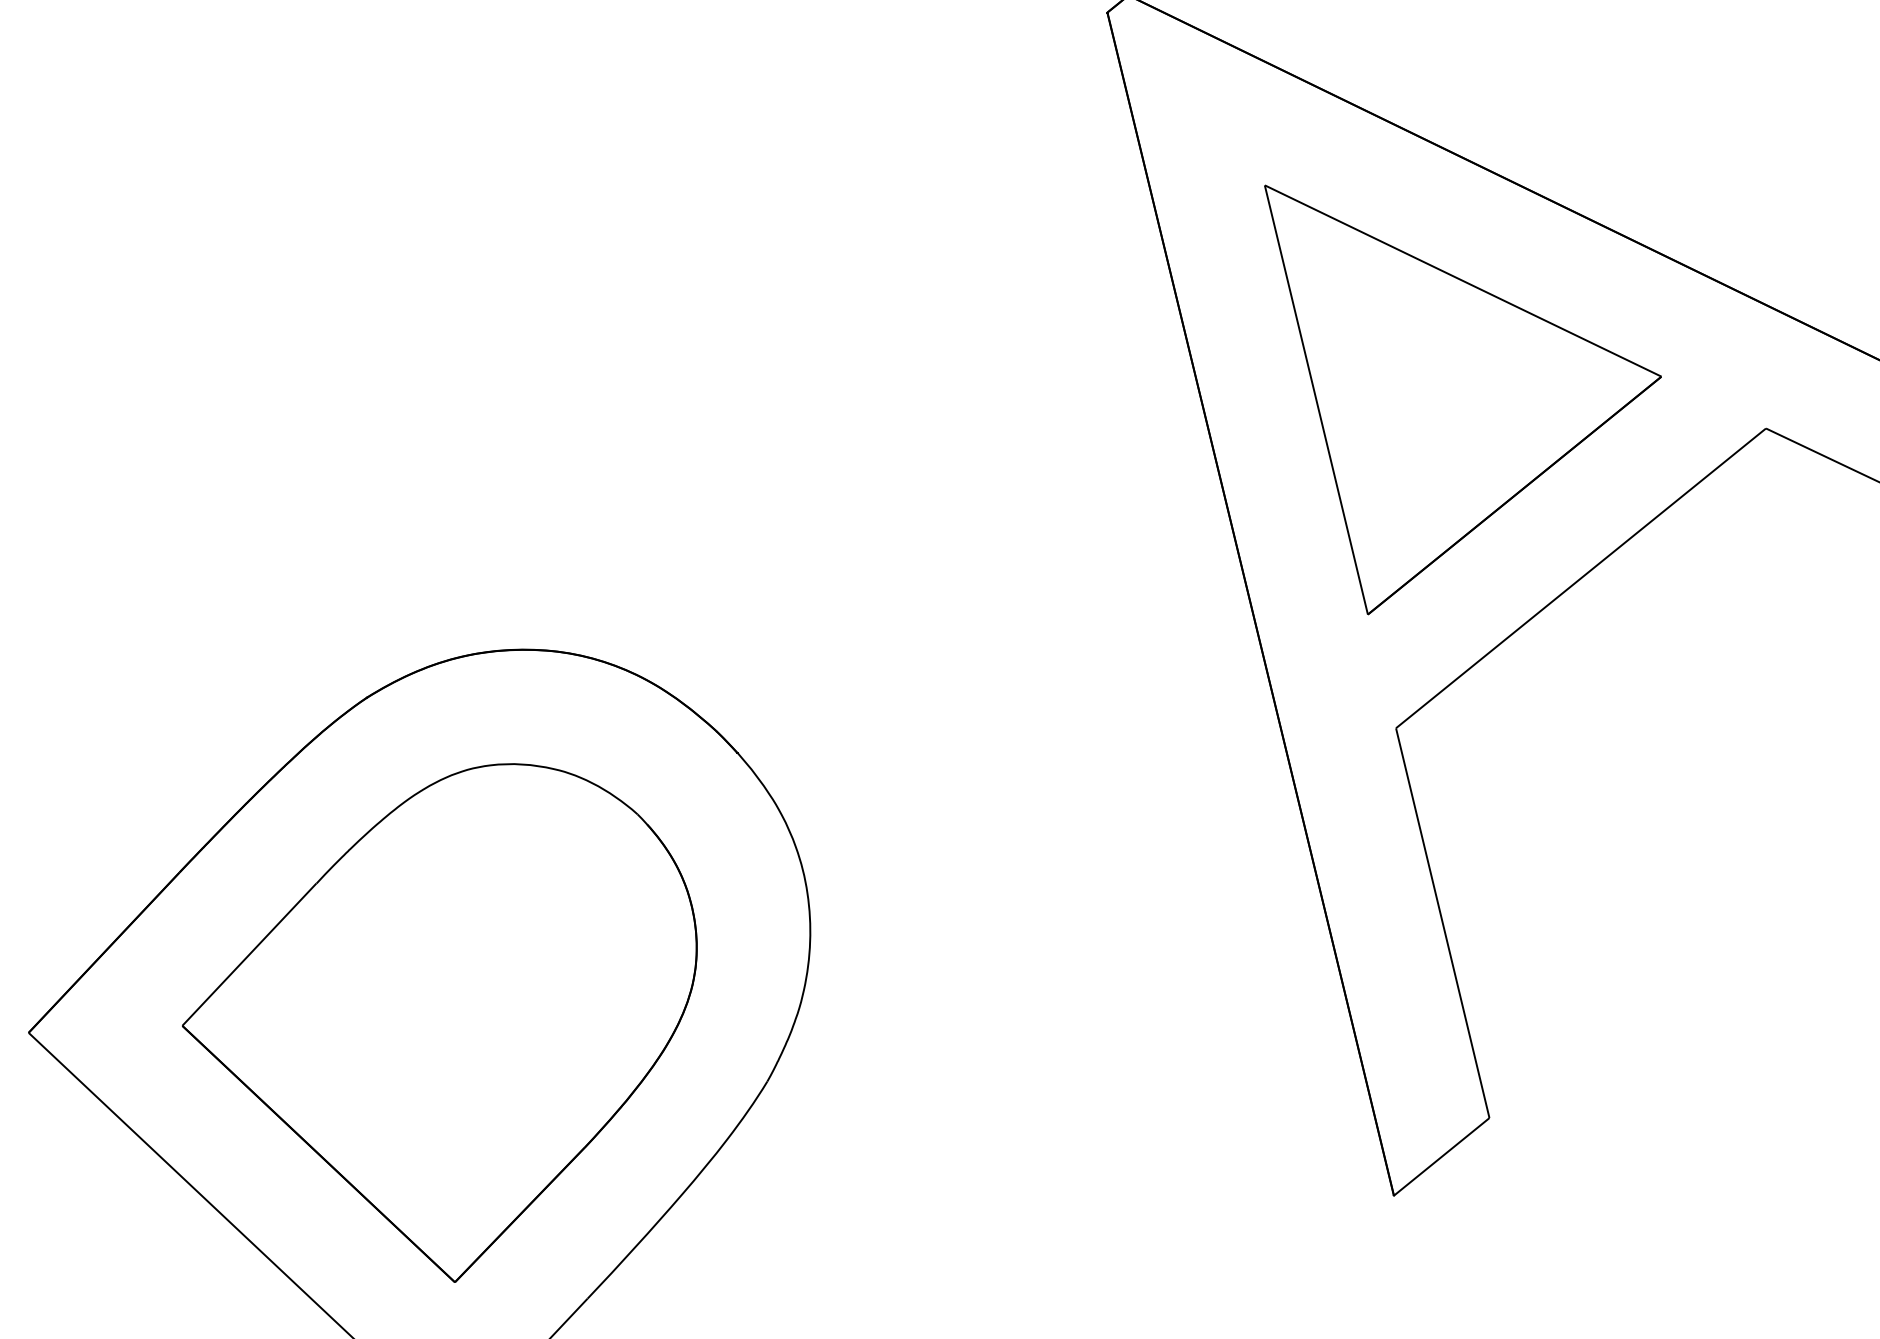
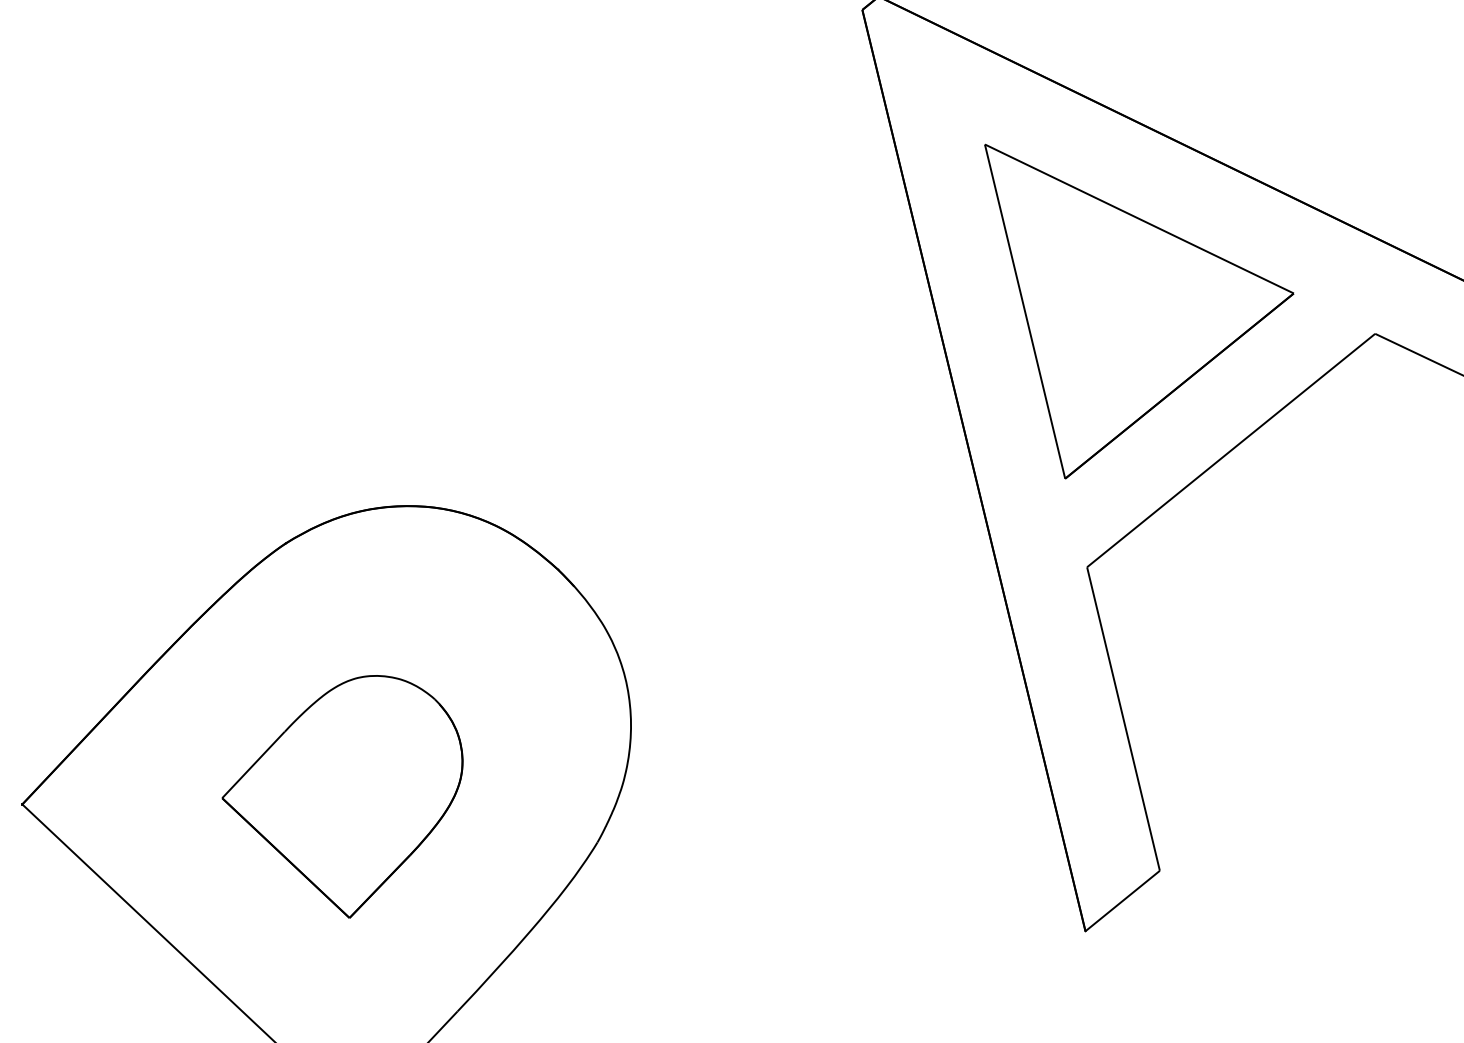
part: (439, 1022) -> (342, 796), size x0.6

